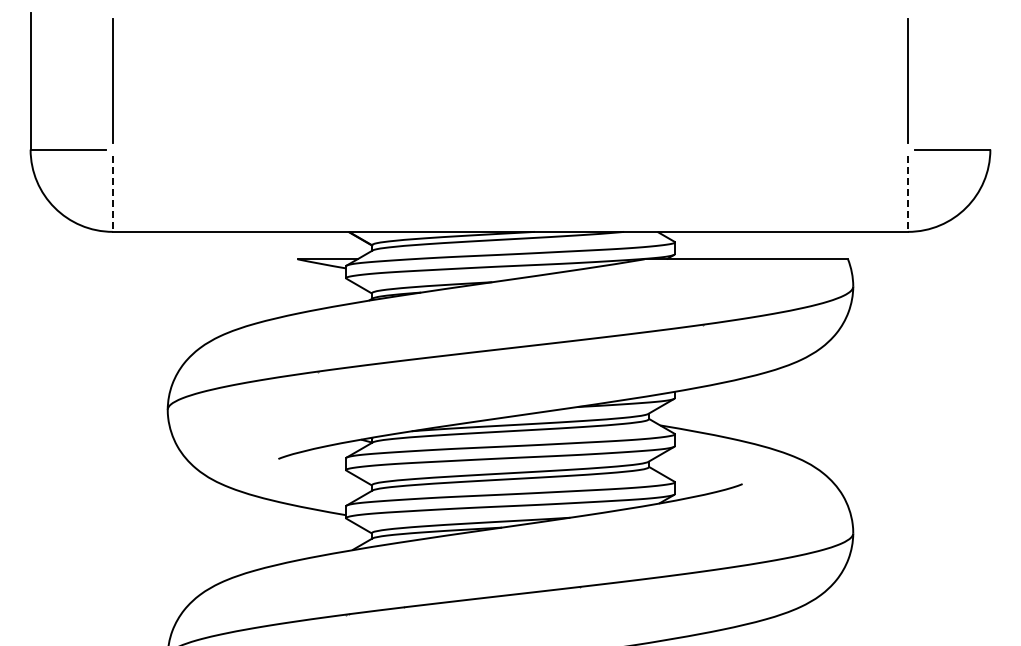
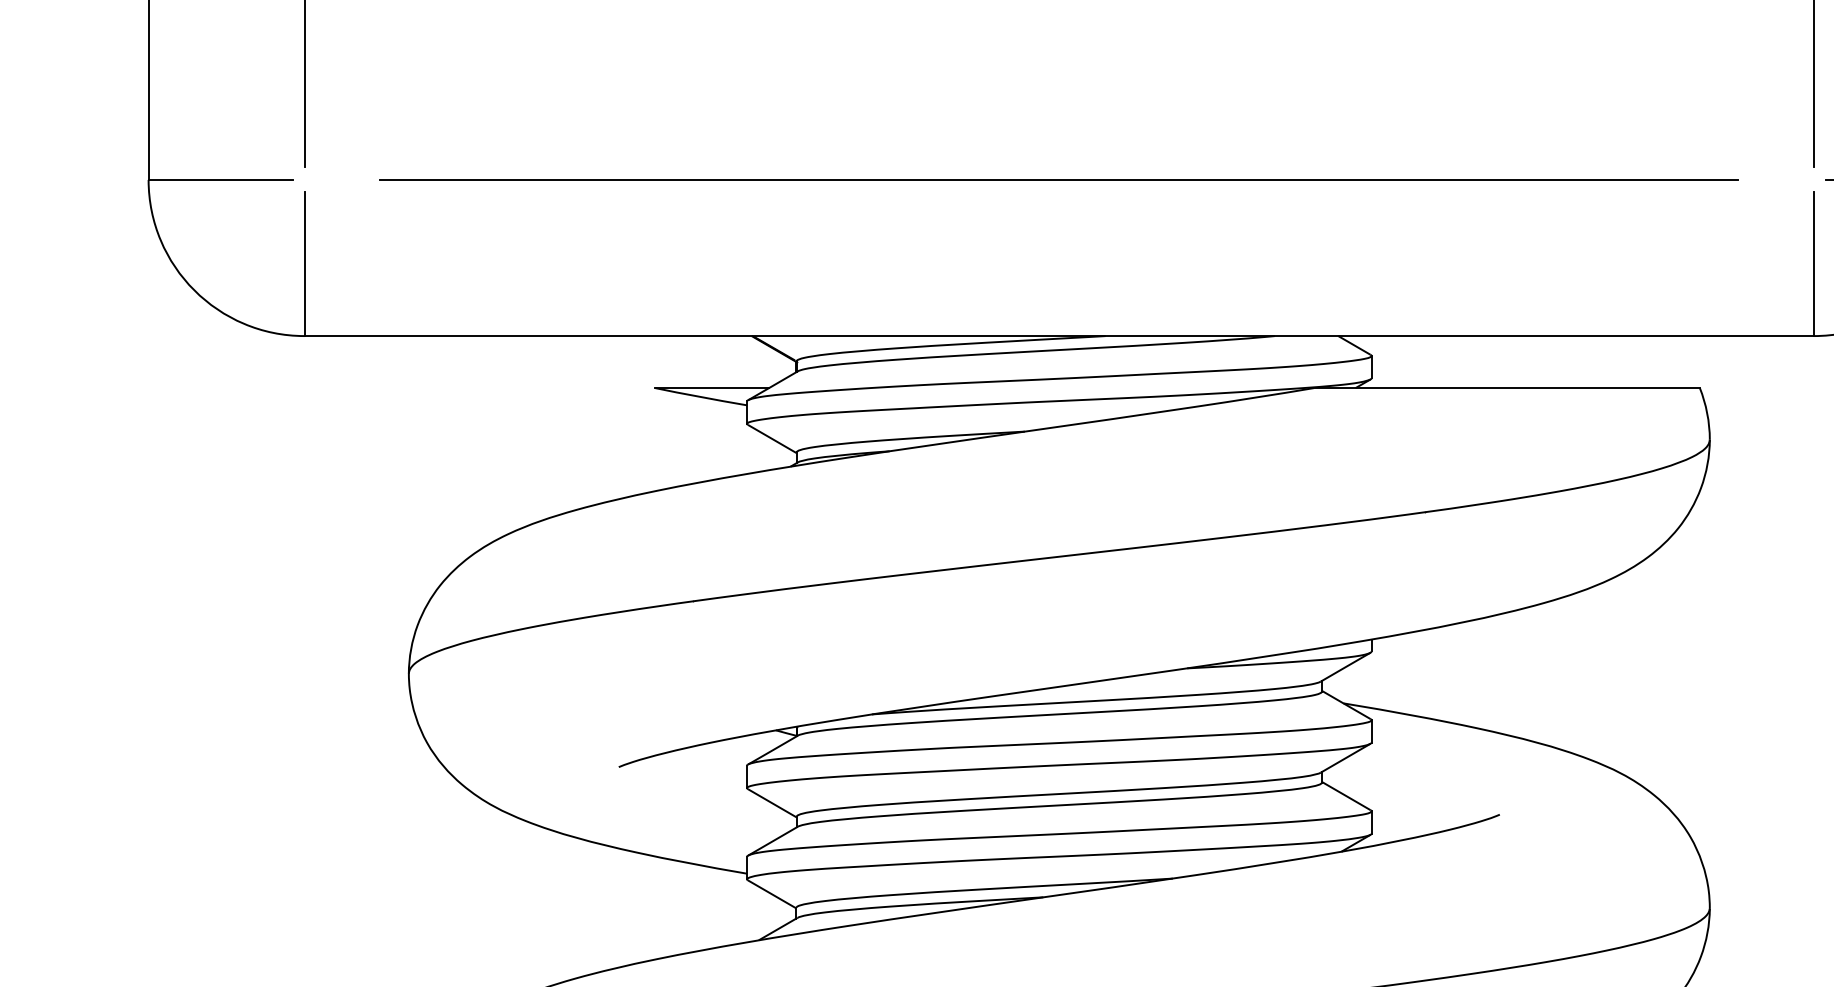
line: (510, 149) -> (1059, 179), added
line: (112, 193) -> (304, 263), dashed -> solid
line: (908, 193) -> (1814, 263), dashed -> solid

